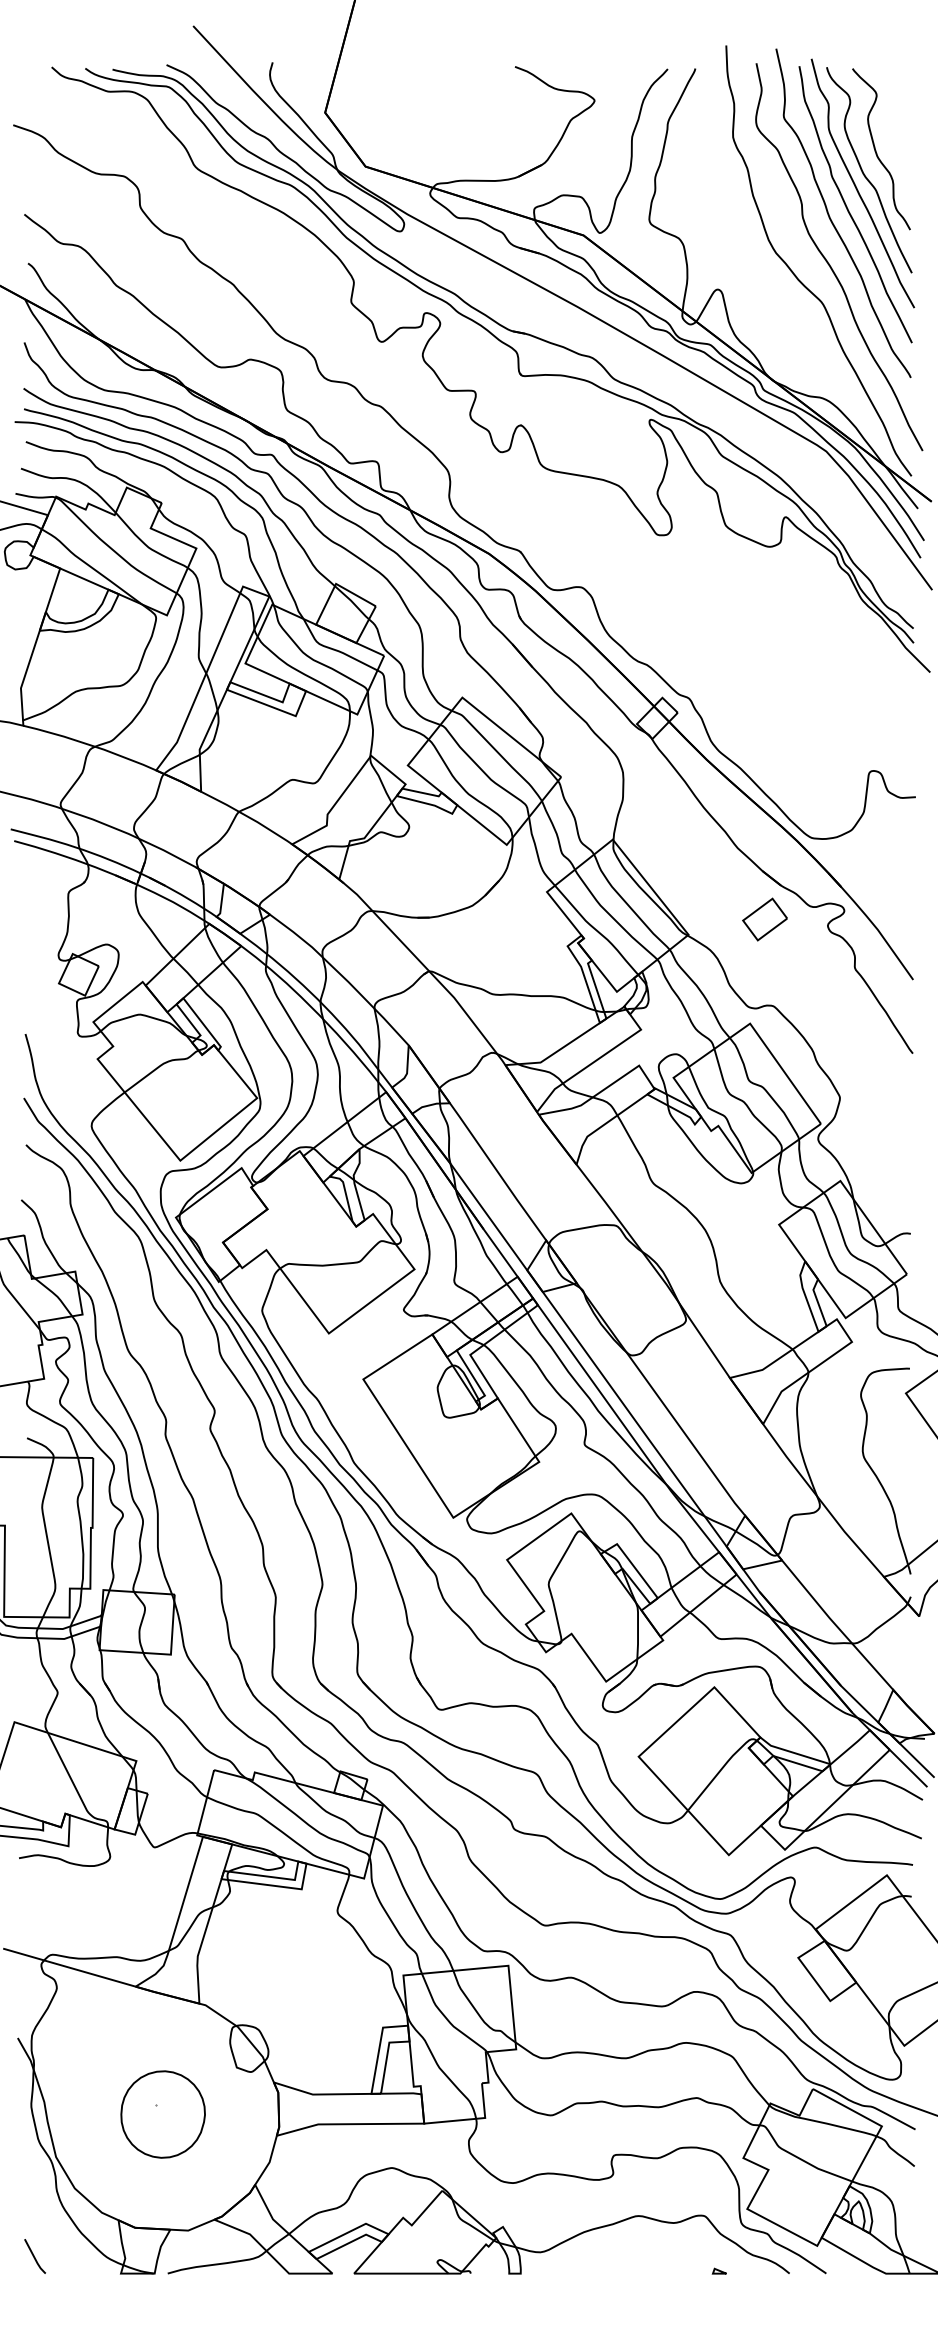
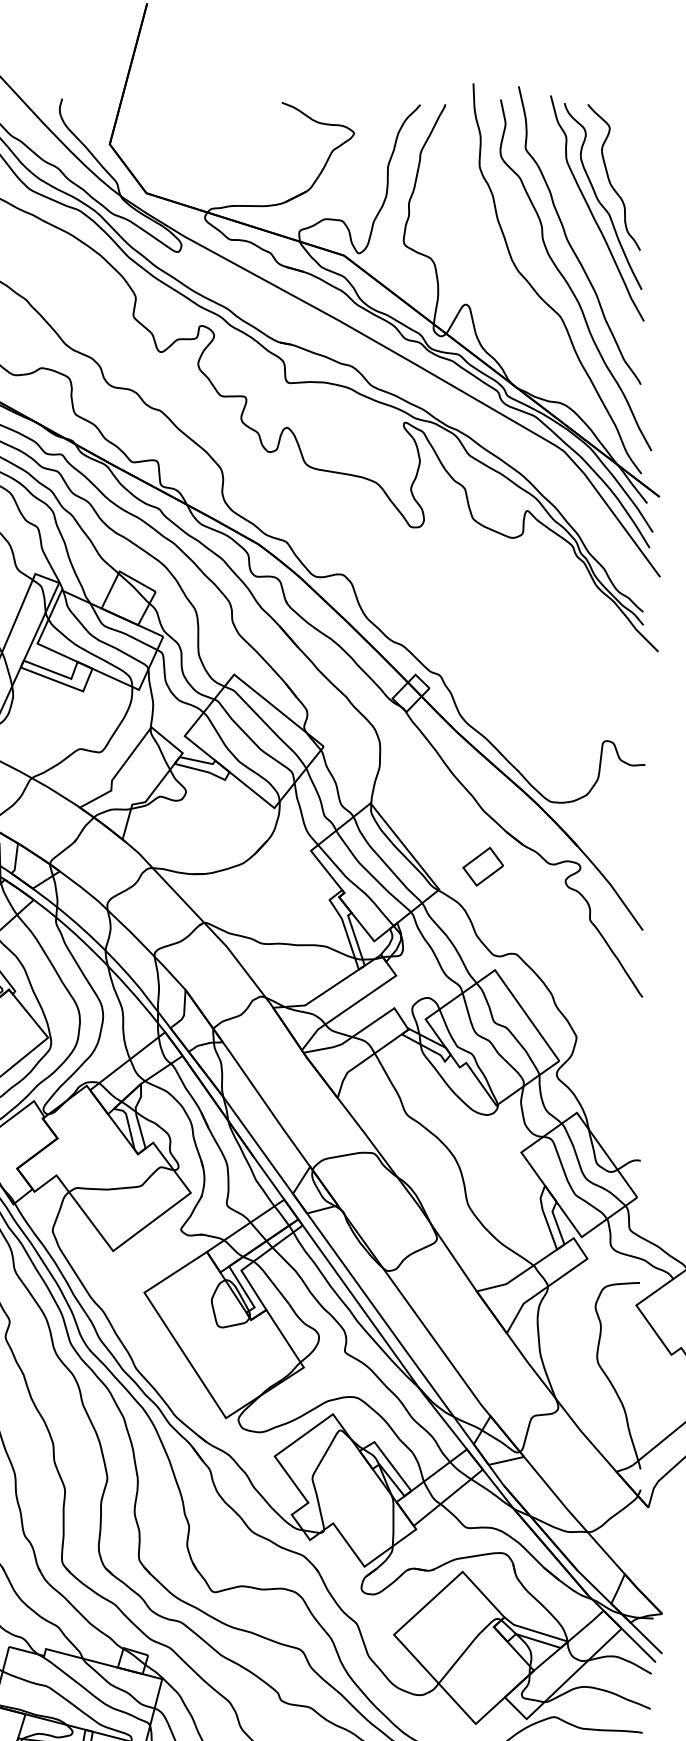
curve: (848, 208) -> (584, 231), removed
part: (764, 919) -> (482, 866), moved

